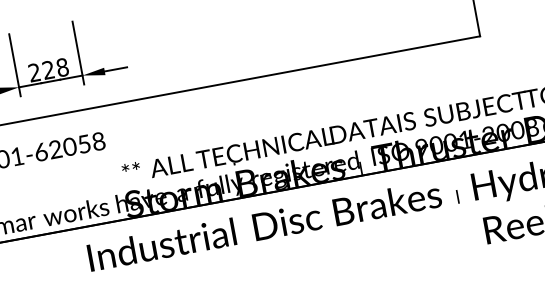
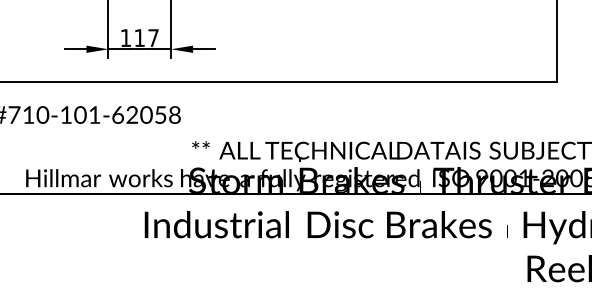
text: (48, 70) -> (139, 38), 228 -> 117

